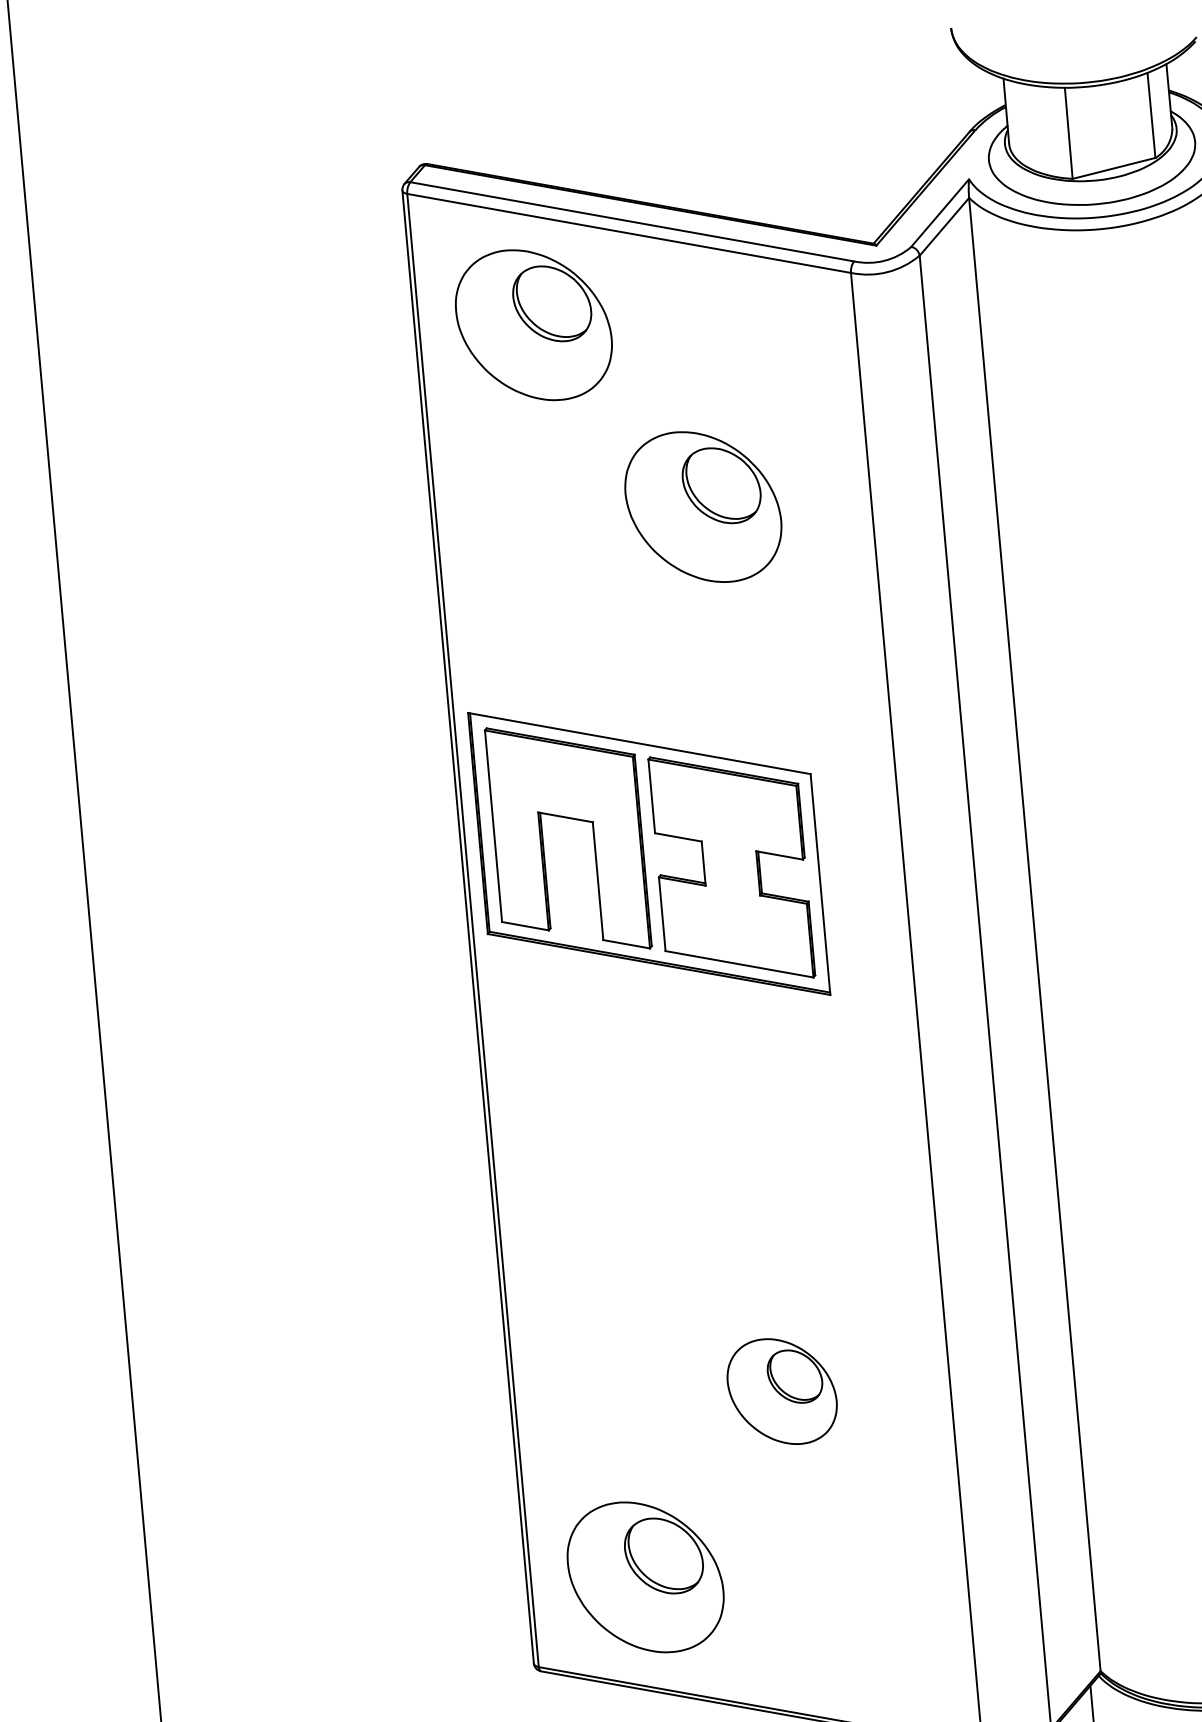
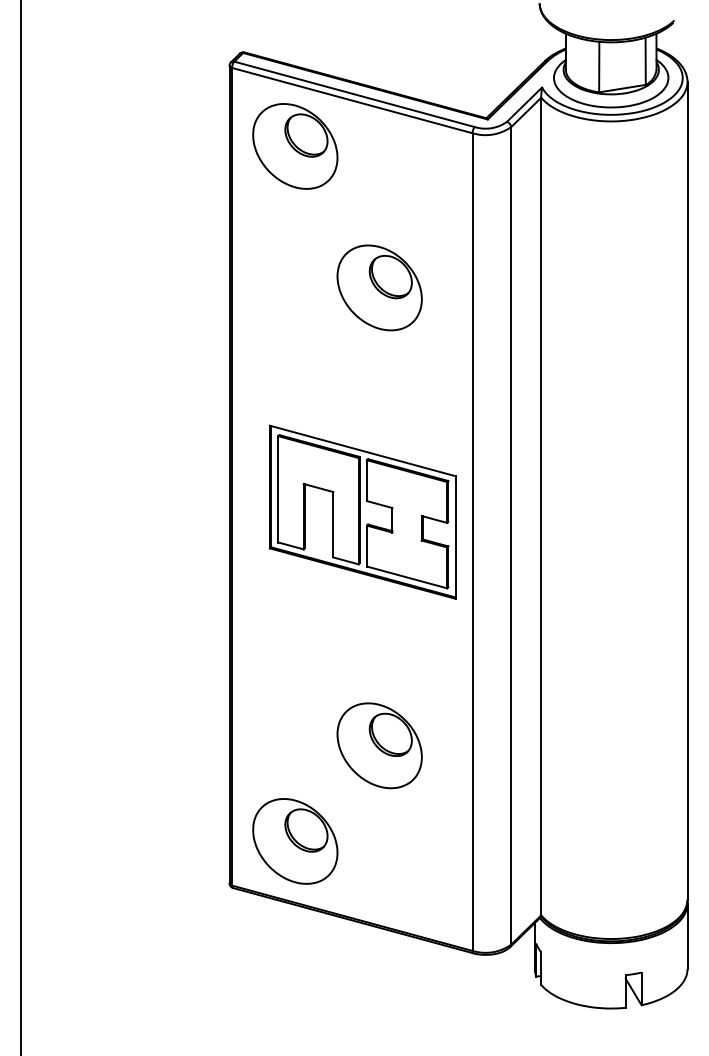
part: (702, 506) -> (379, 287), moved
part: (648, 852) -> (362, 511), moved
part: (781, 1390) -> (379, 745), size x1.43

